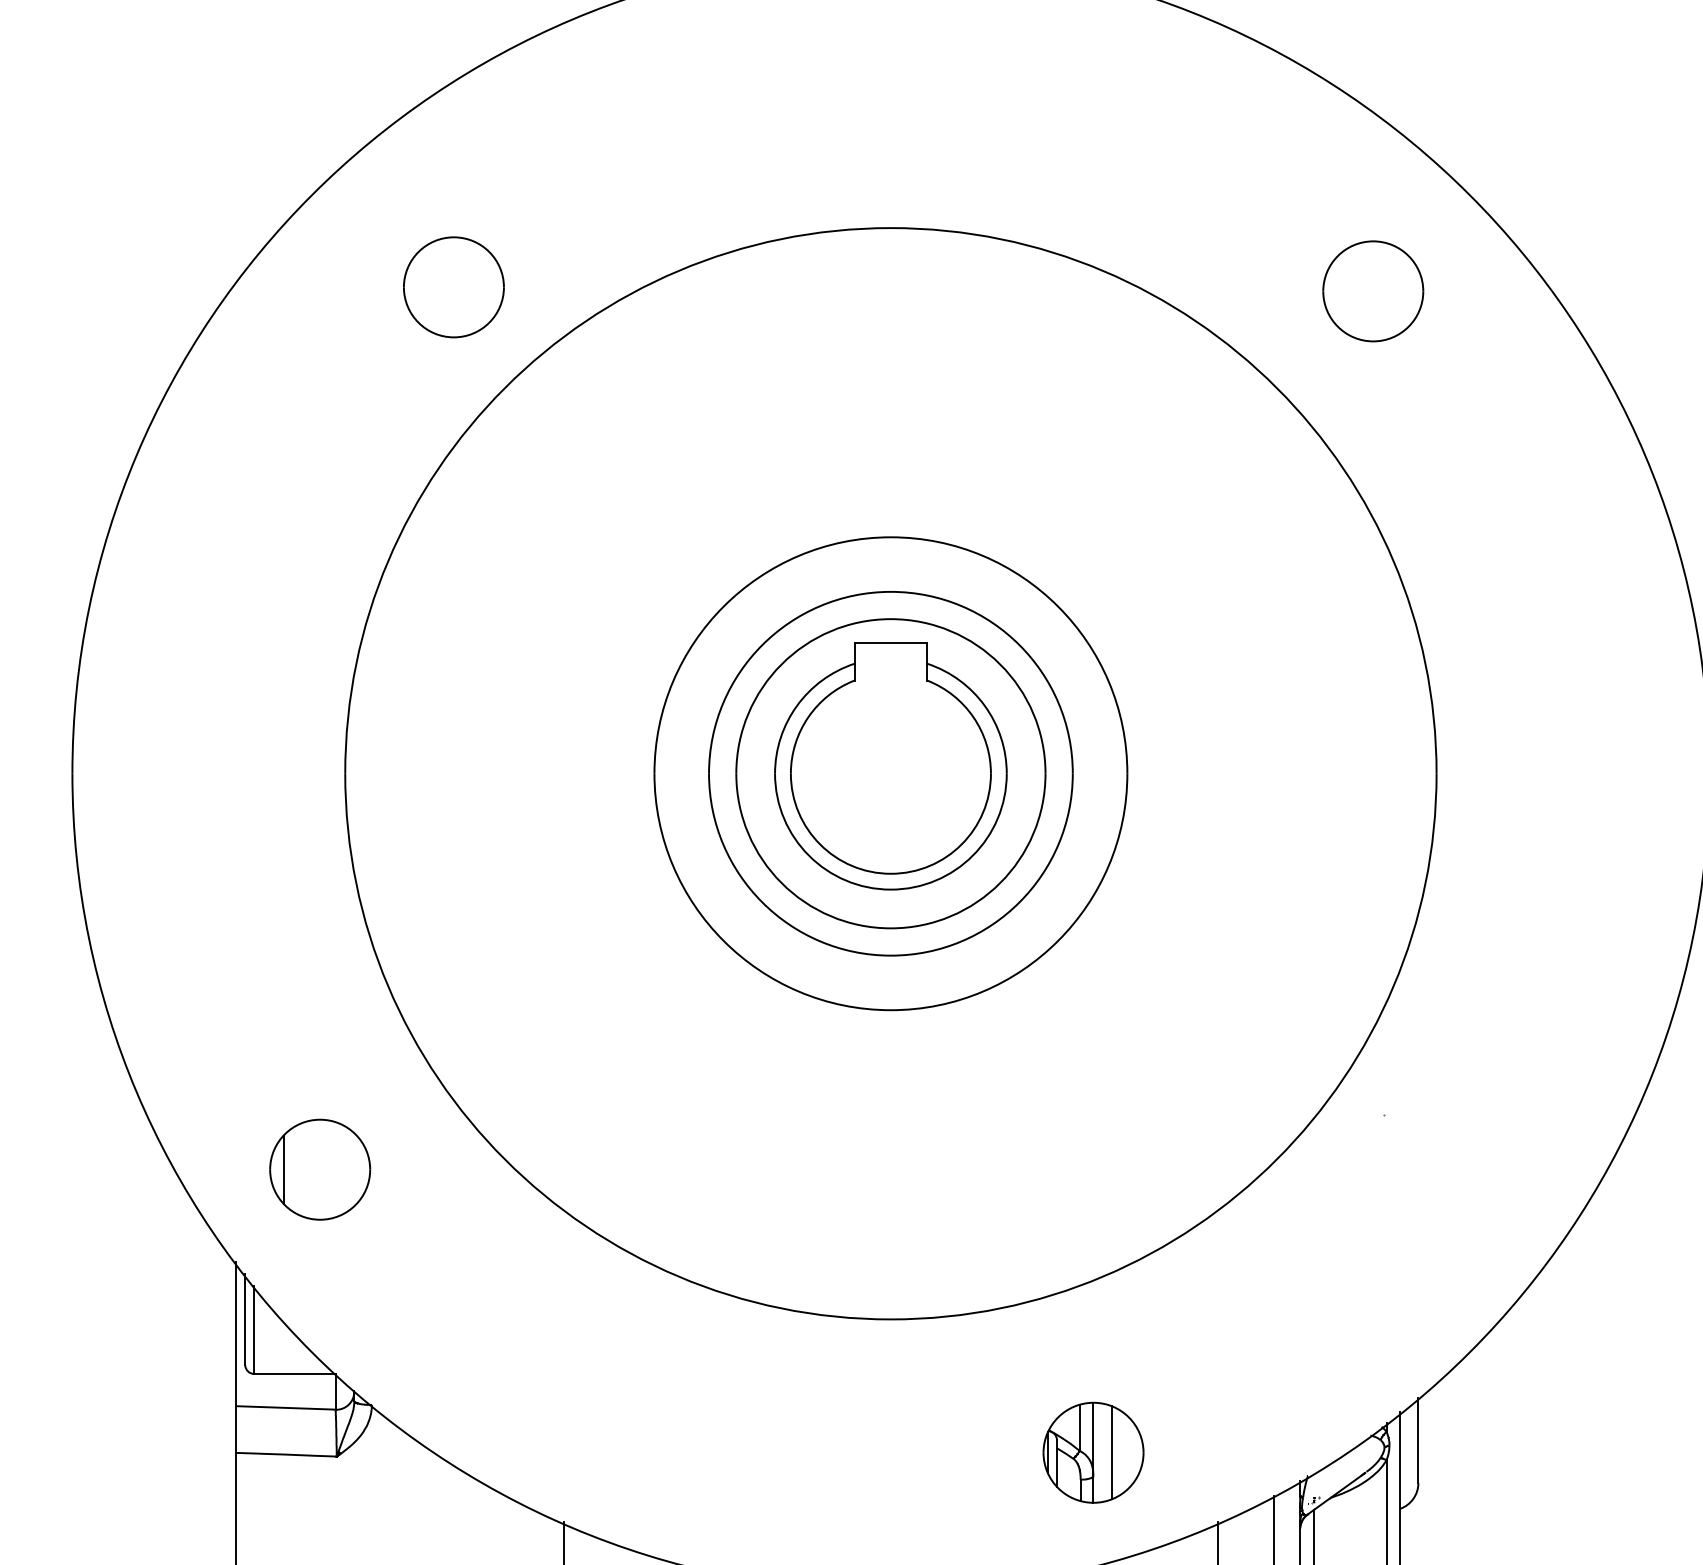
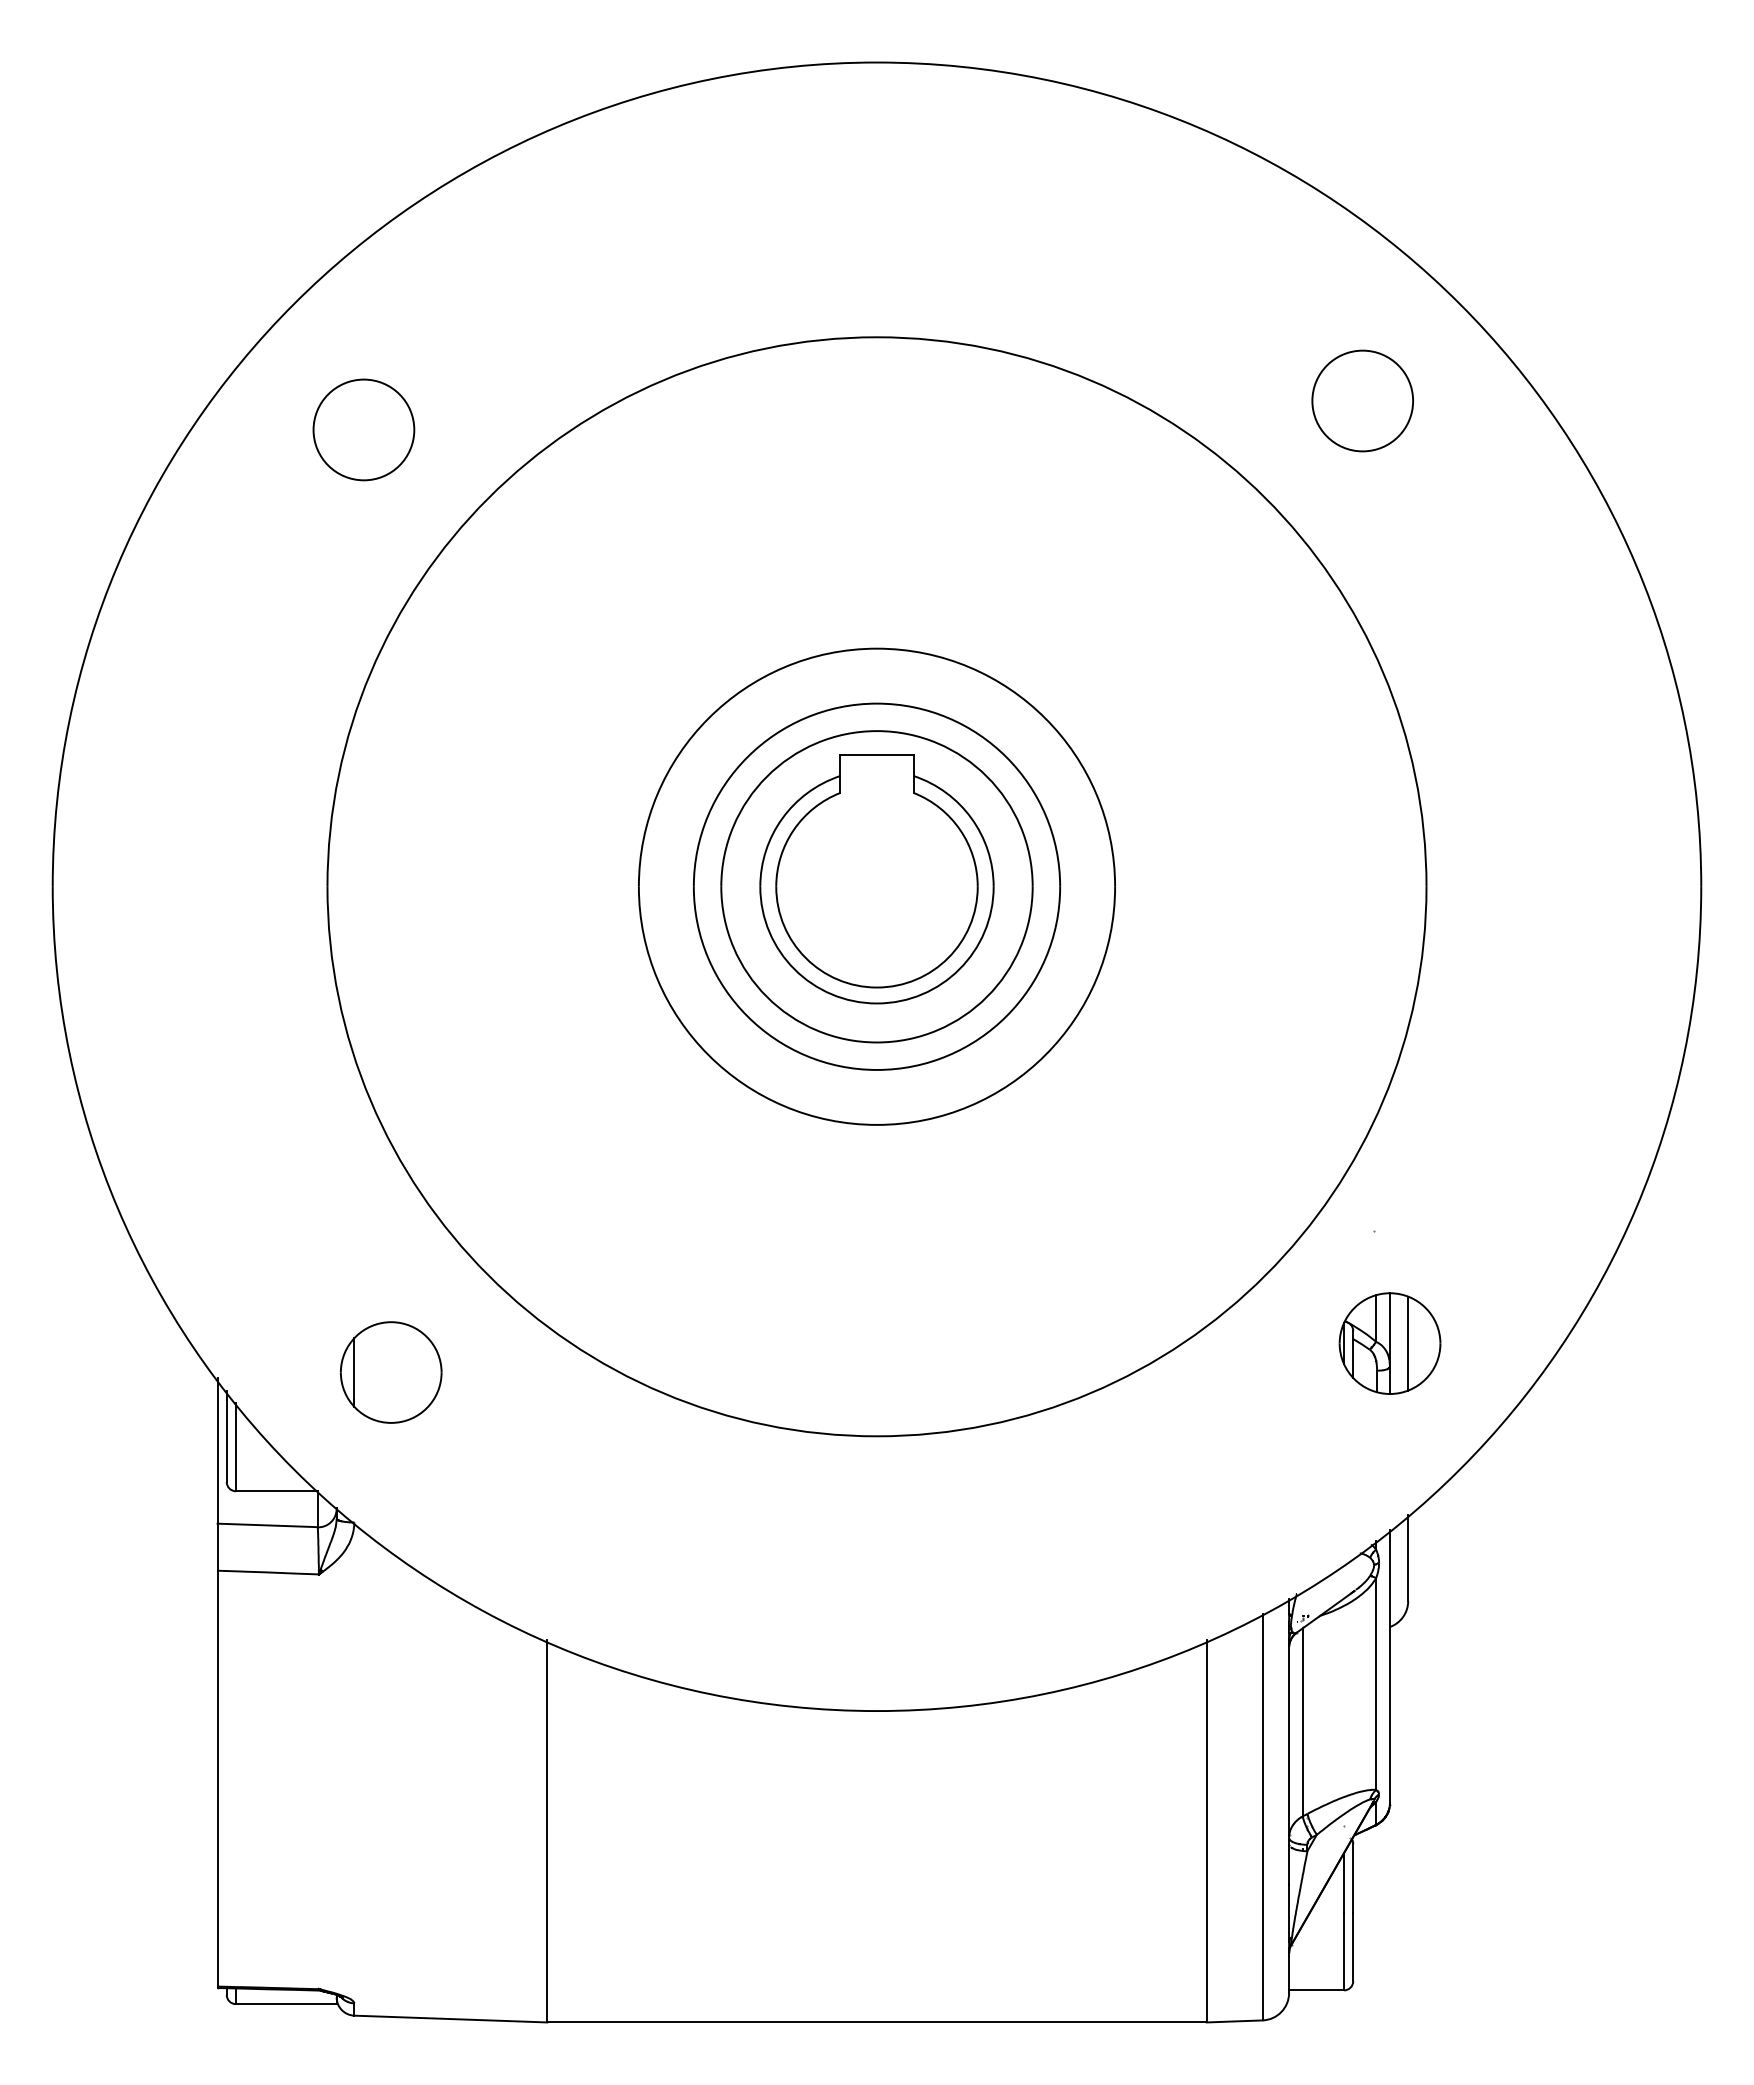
part: (453, 286) -> (363, 429), moved
part: (320, 1169) -> (391, 1372), moved
part: (1092, 1452) -> (1389, 1343), moved

